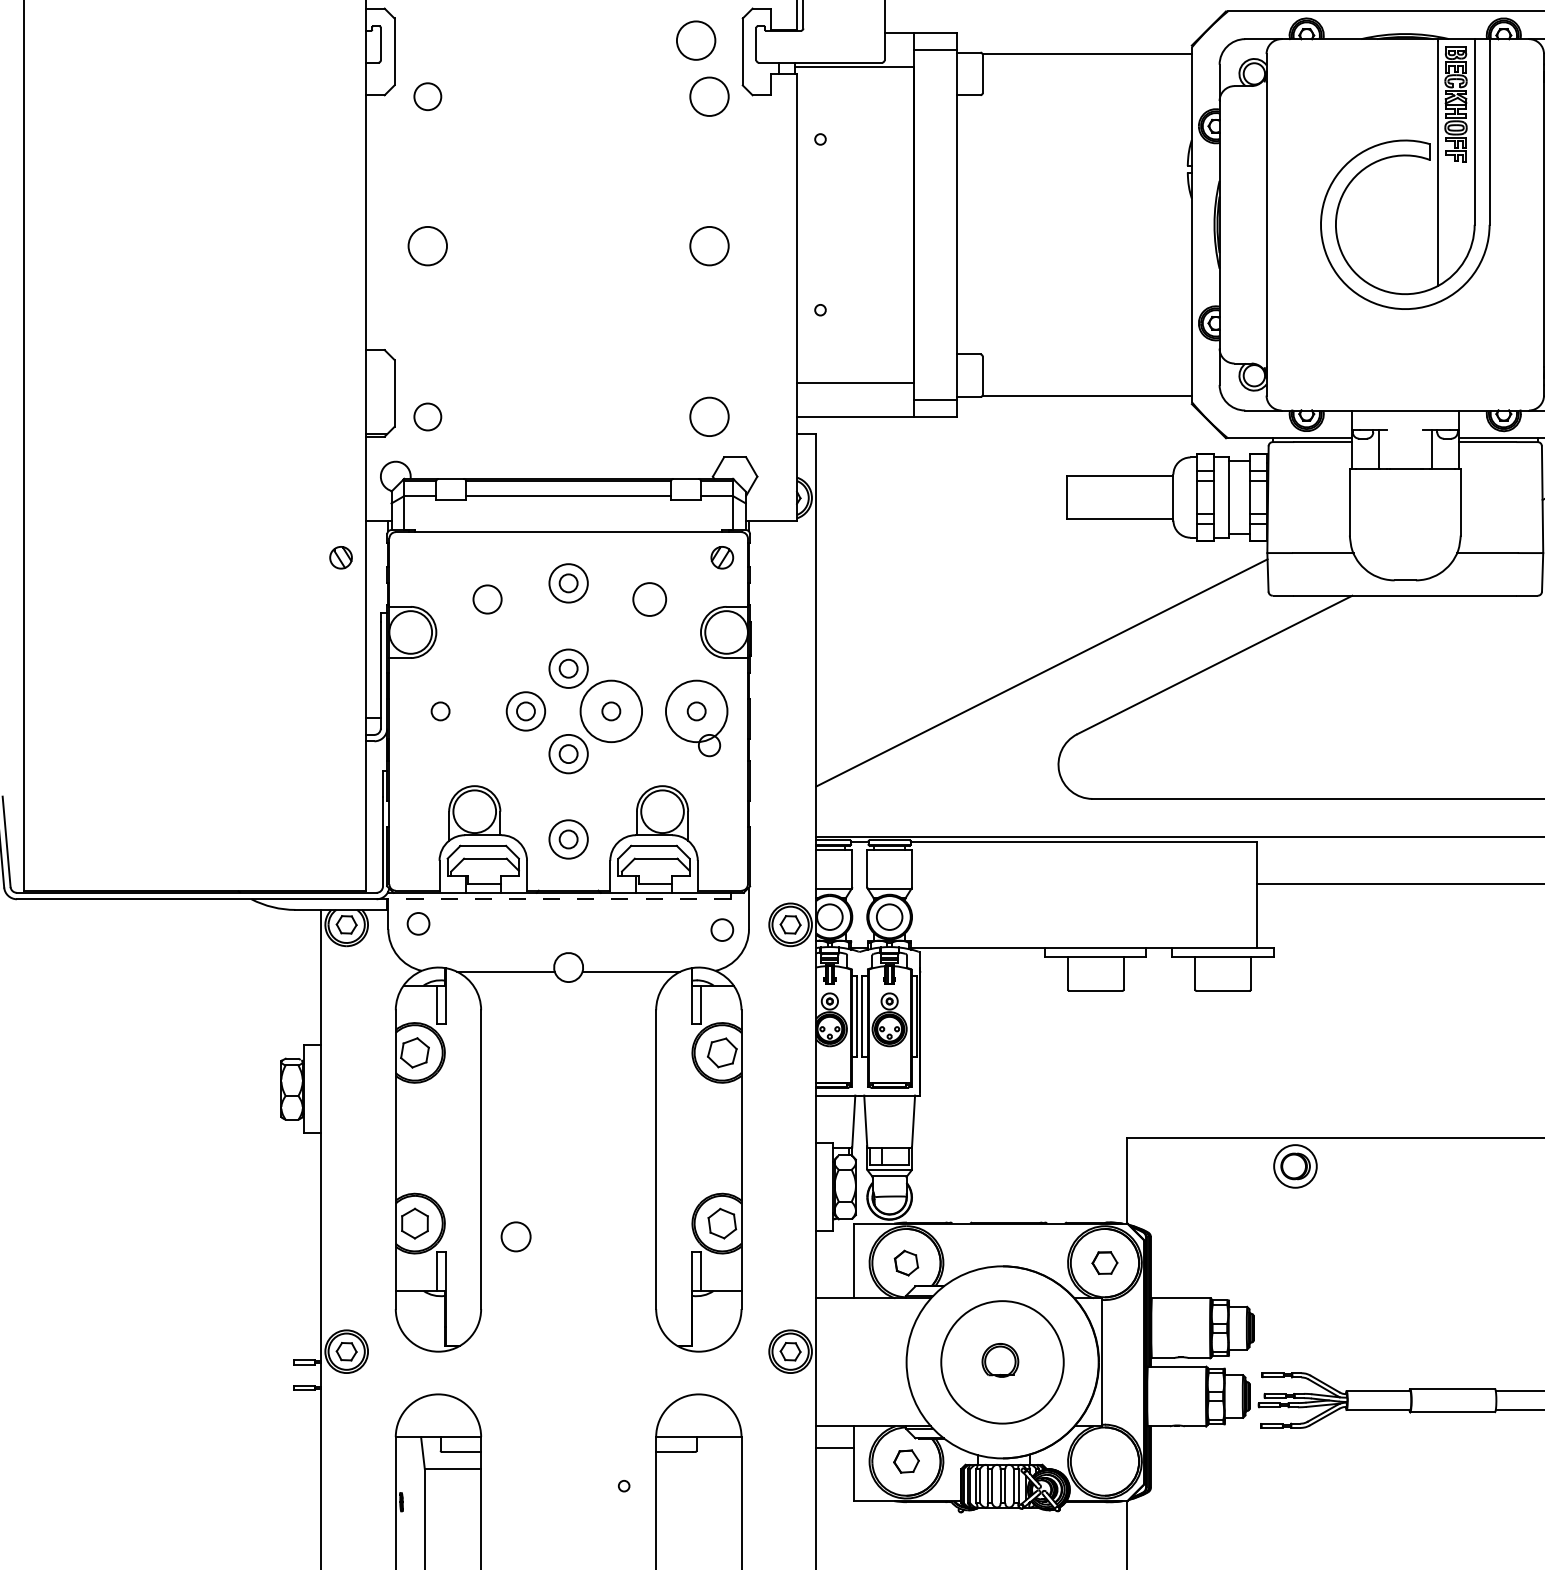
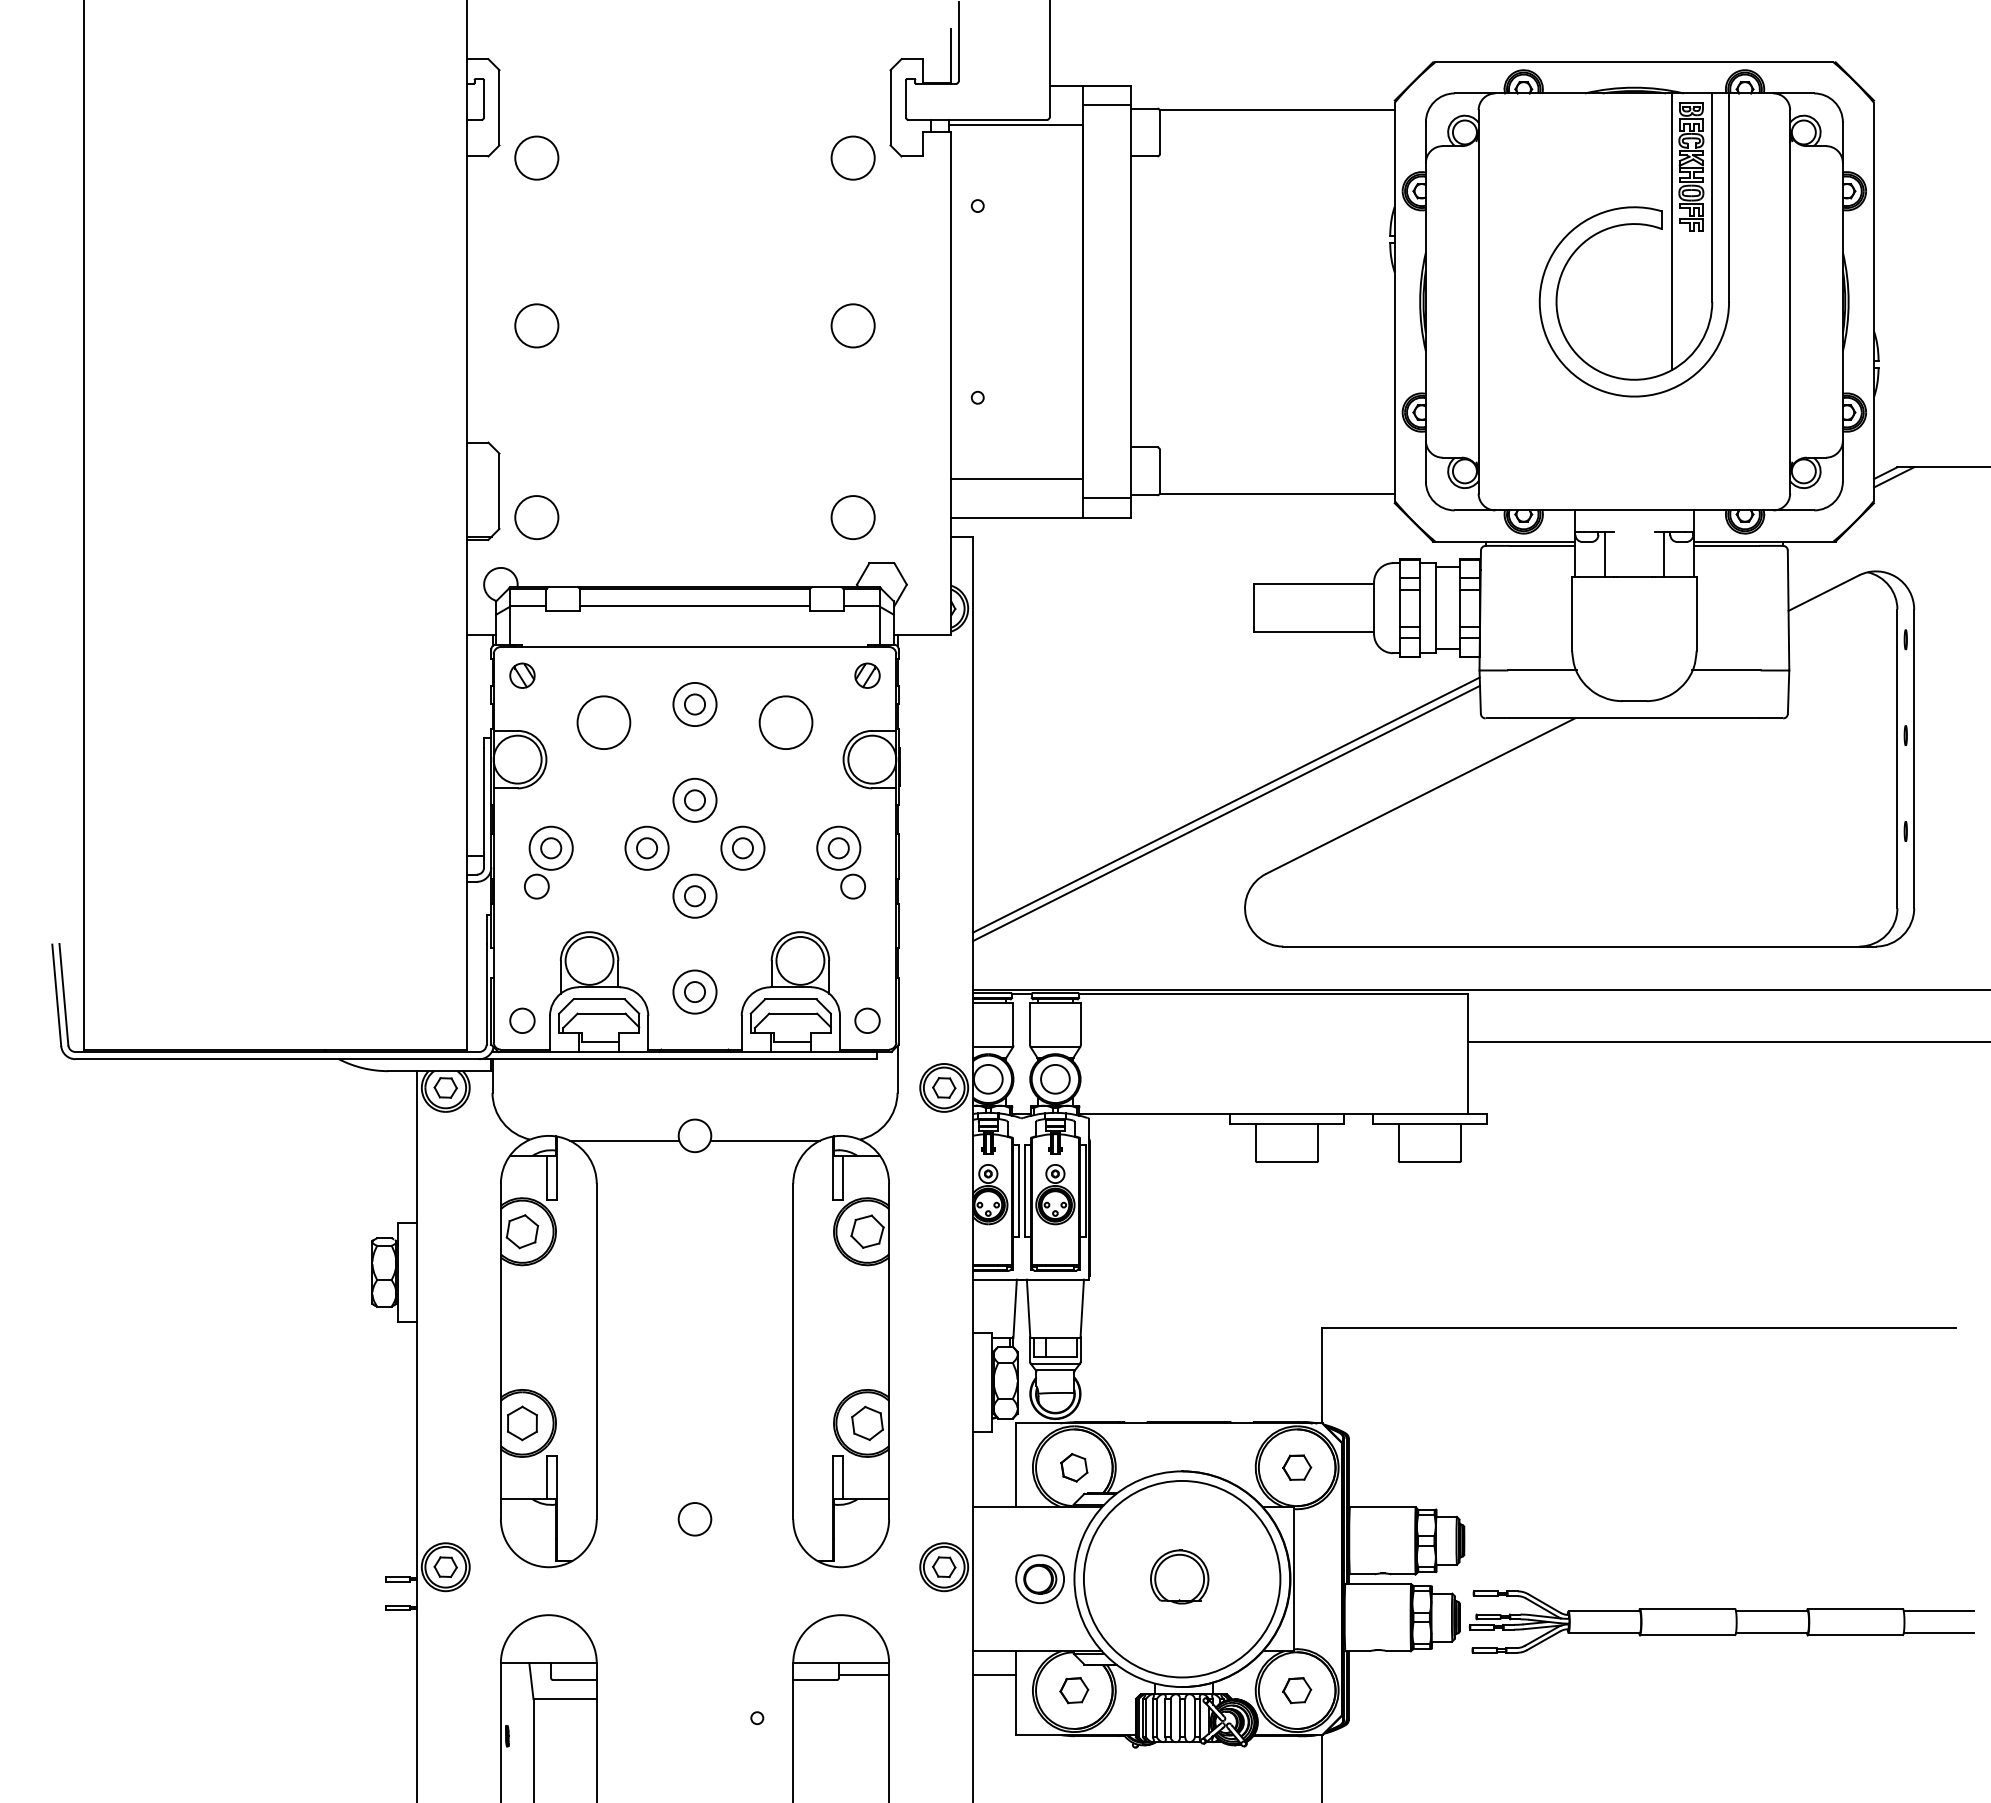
circle: (695, 40) -> (837, 94), removed
circle: (427, 96) -> (536, 157), size x1.43
circle: (427, 416) -> (536, 517), size x1.43
part: (341, 557) -> (522, 675), moved
circle: (487, 599) -> (603, 722), size x1.67
circle: (649, 599) -> (785, 722), size x1.43
line: (1042, 680) -> (1226, 813), added
circle: (610, 710) -> (742, 847), size x0.62
circle: (696, 710) -> (838, 847), size x0.62
part: (438, 724) -> (548, 862), added
line: (553, 899) -> (678, 1059), dashed -> solid
circle: (418, 923) -> (522, 1020), moved
circle: (722, 929) -> (867, 1020), moved
part: (1294, 1166) -> (1039, 1579), moved
circle: (515, 1237) -> (694, 1519), moved
part: (1000, 1359) -> (1179, 1576), size x1.43
circle: (1001, 1361) -> (1181, 1578), size x1.43
line: (718, 1448) -> (863, 1675), added
part: (1105, 1461) -> (1297, 1690), added

